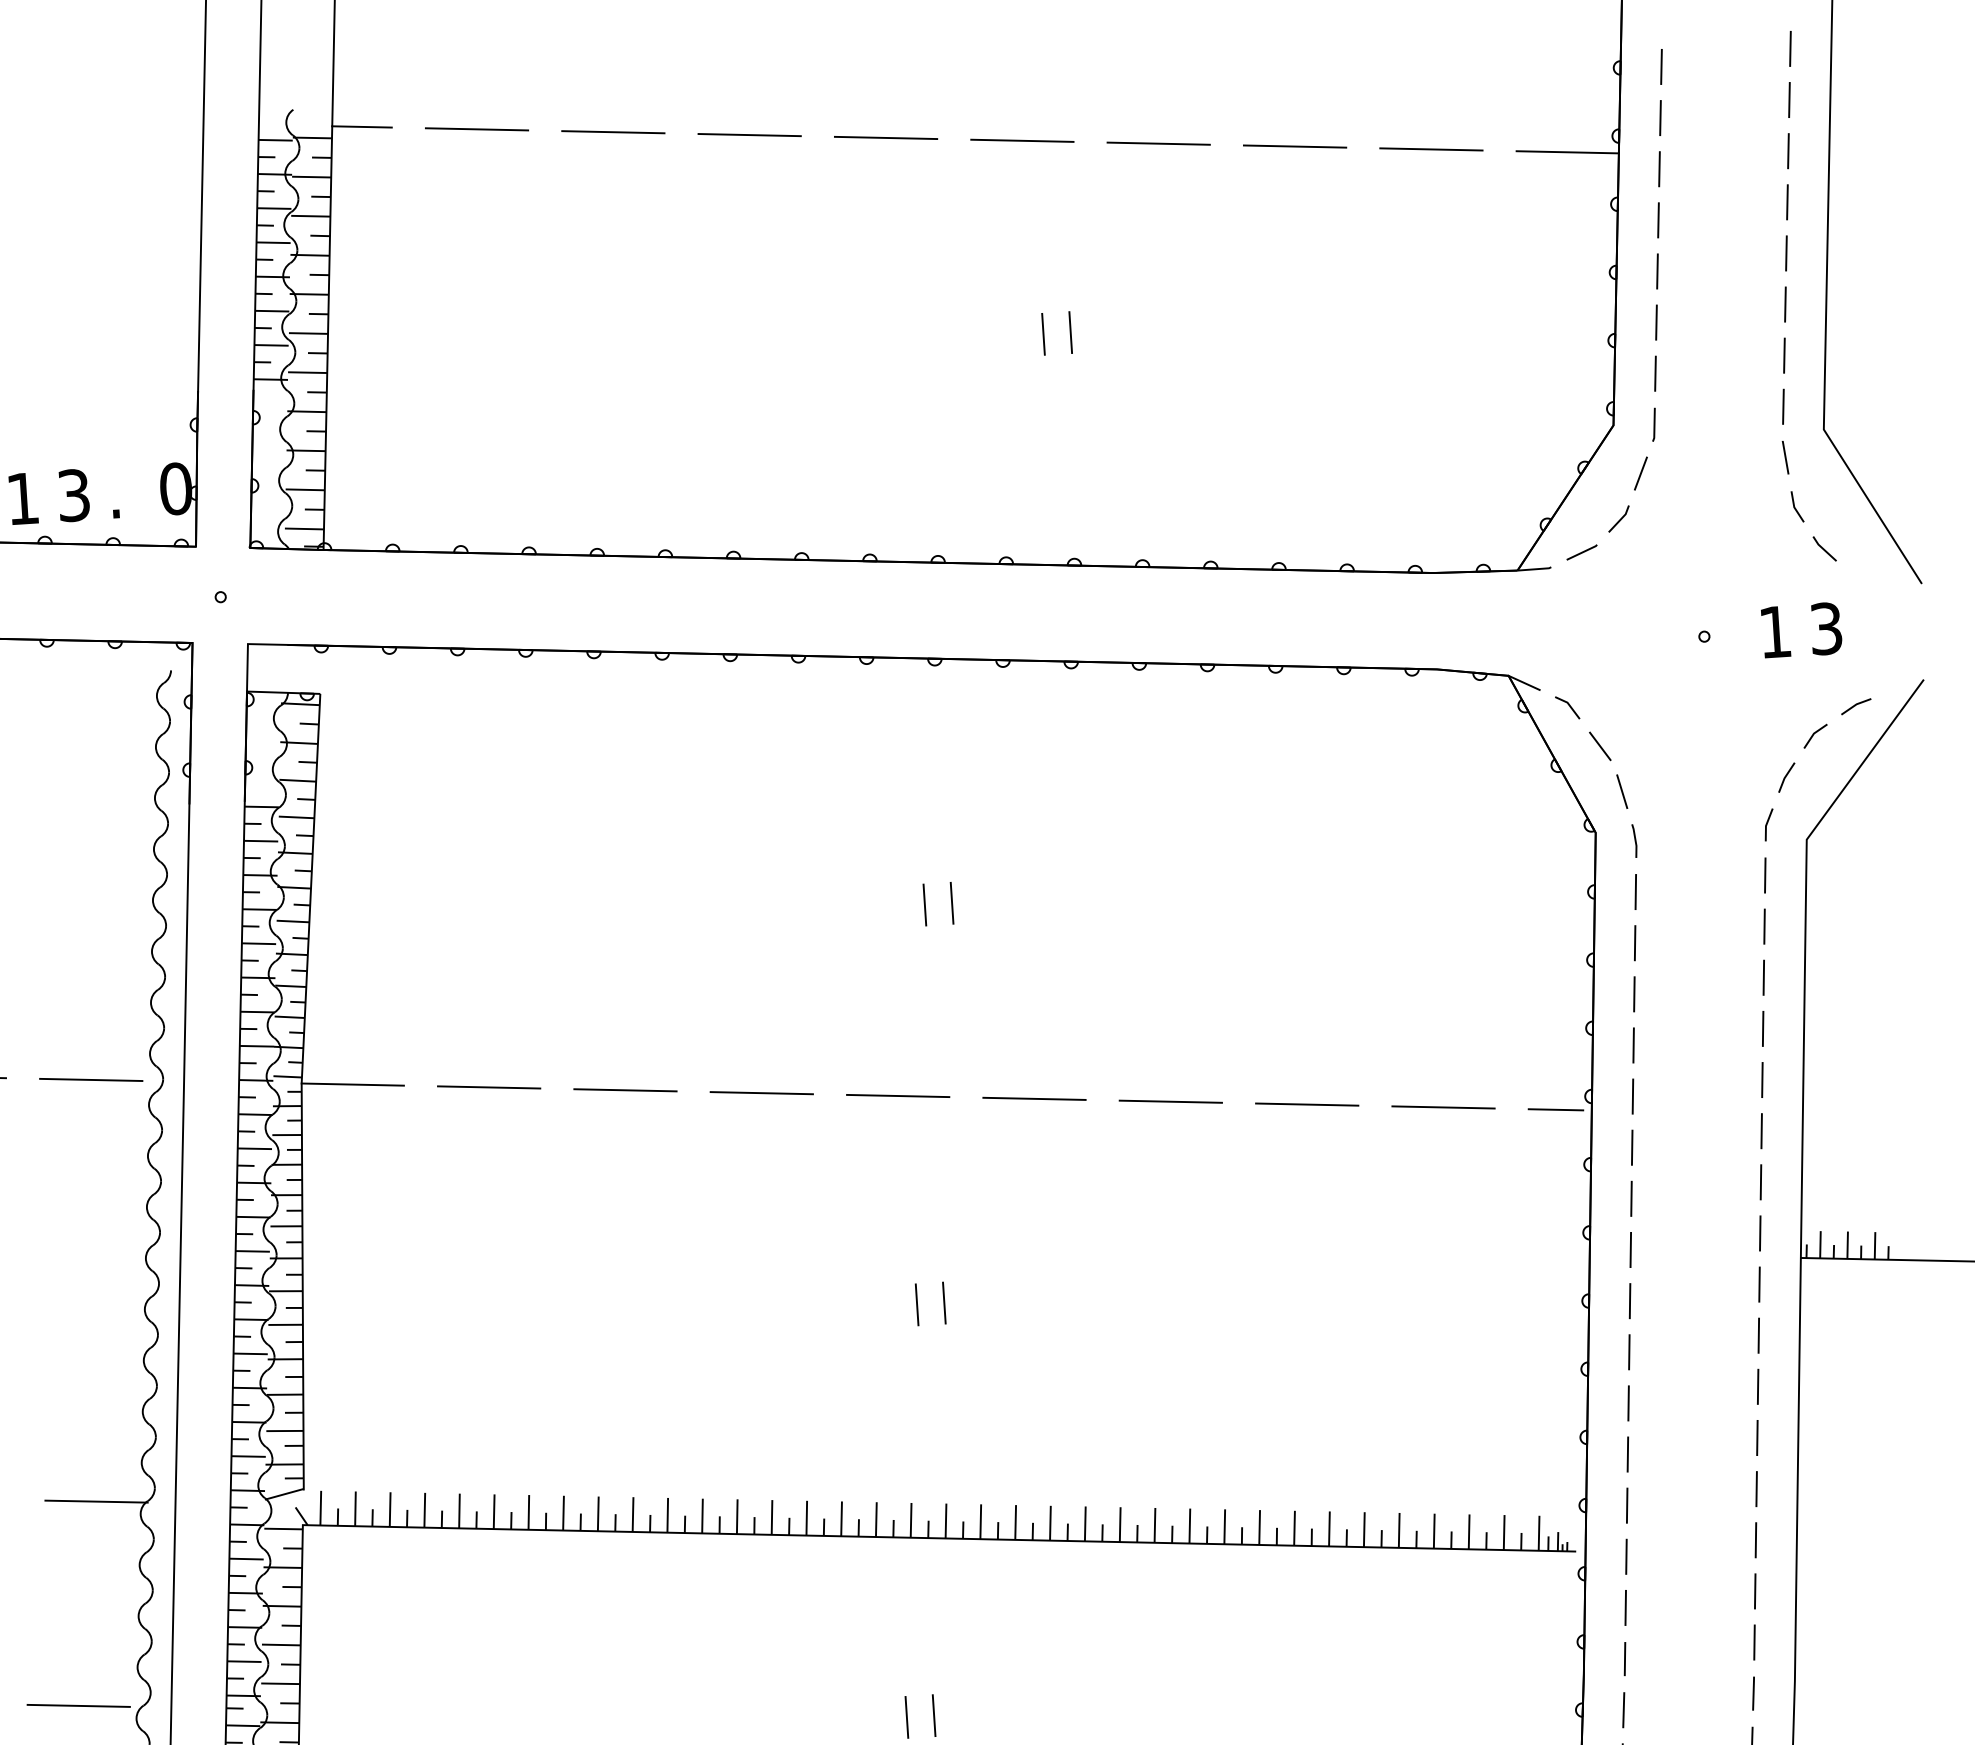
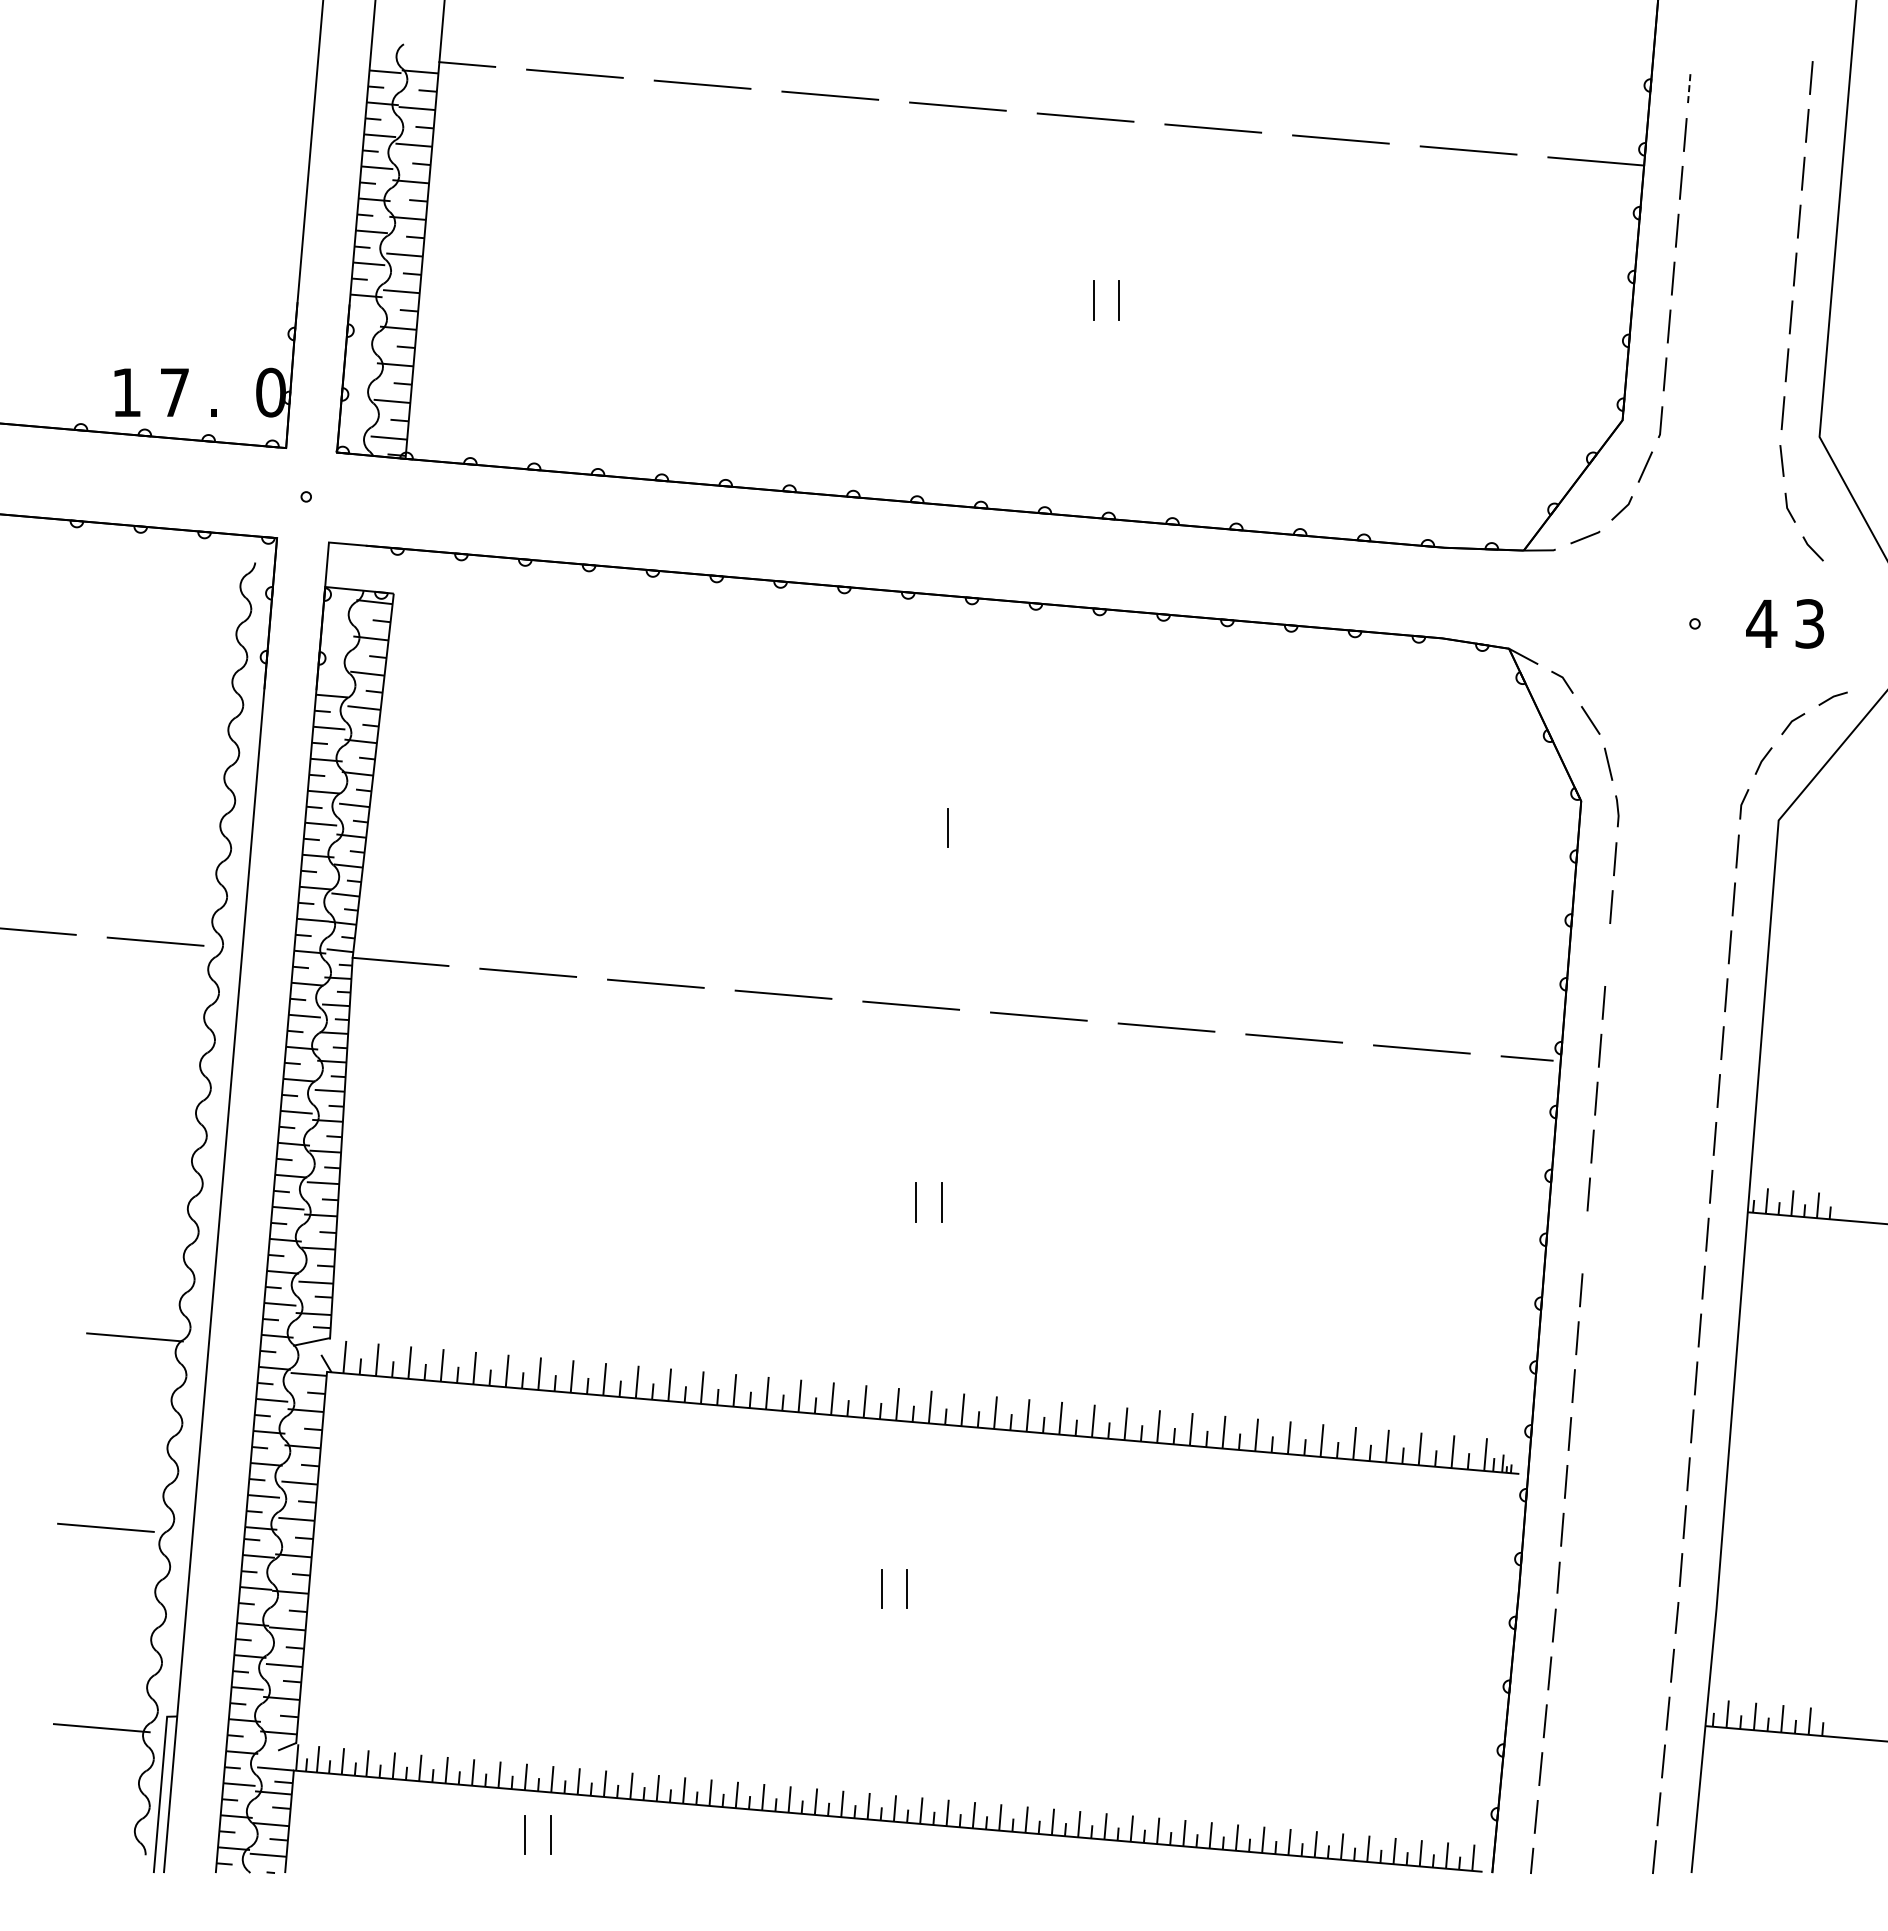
line: (1661, 66) -> (1689, 86), solid -> dashed
text: (73, 495) -> (174, 392), 3 -> 7
text: (1774, 631) -> (1761, 623), 1 -> 4
line: (952, 903) -> (973, 828), removed
line: (1634, 993) -> (1607, 954), removed
line: (1629, 1301) -> (1584, 1242), removed

